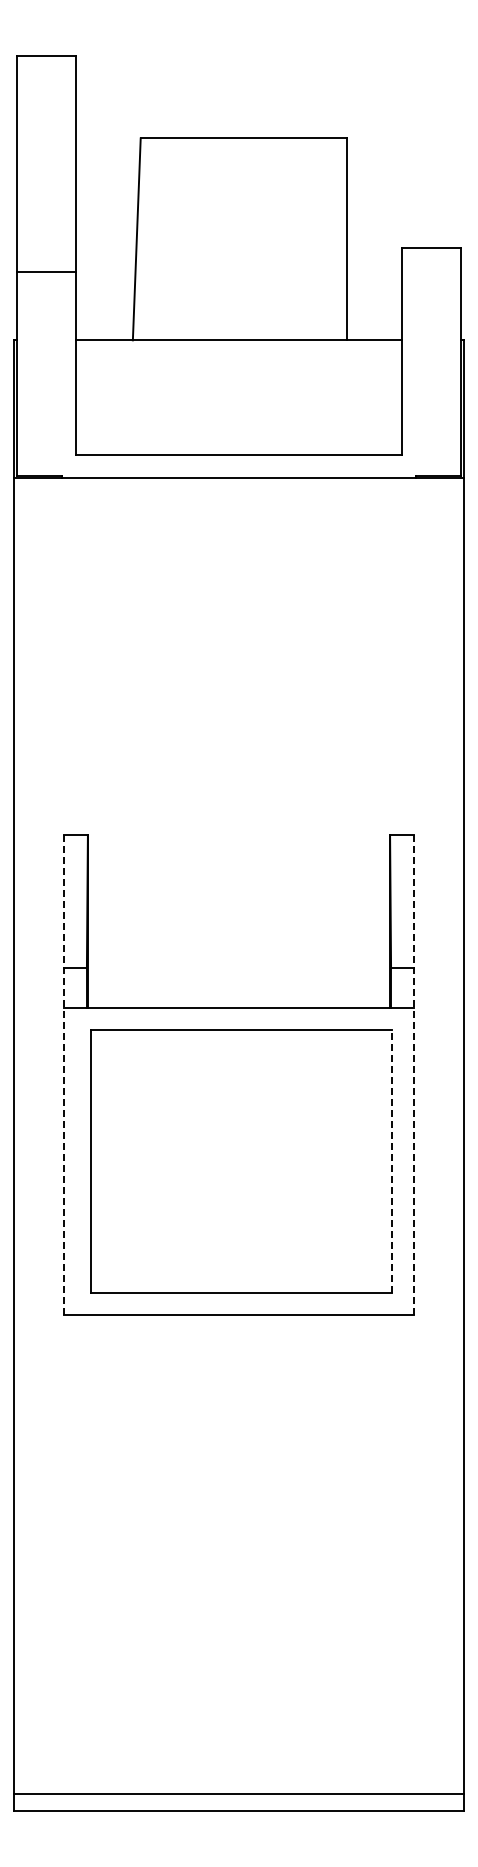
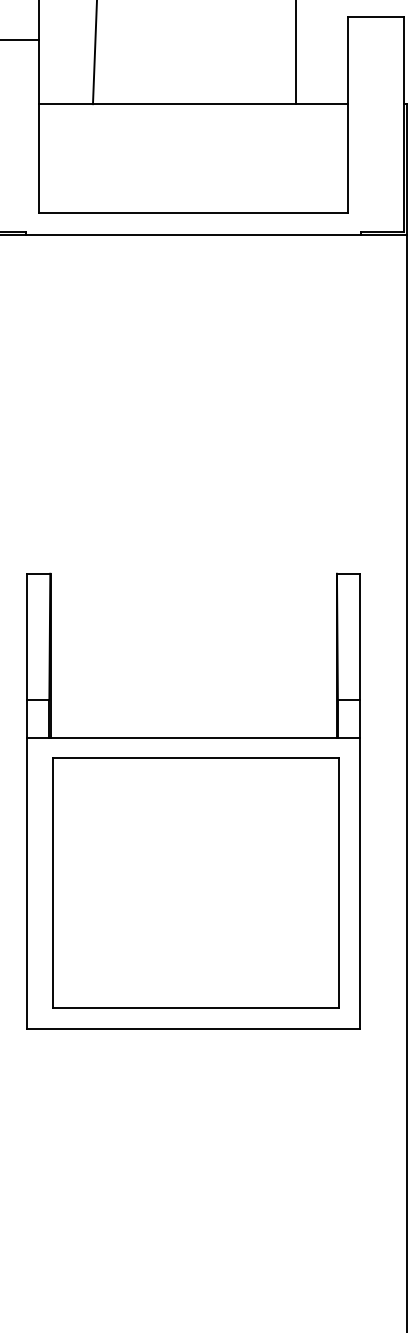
line: (63, 1075) -> (27, 801), dashed -> solid
line: (413, 1075) -> (359, 801), dashed -> solid
line: (392, 1161) -> (339, 883), dashed -> solid

